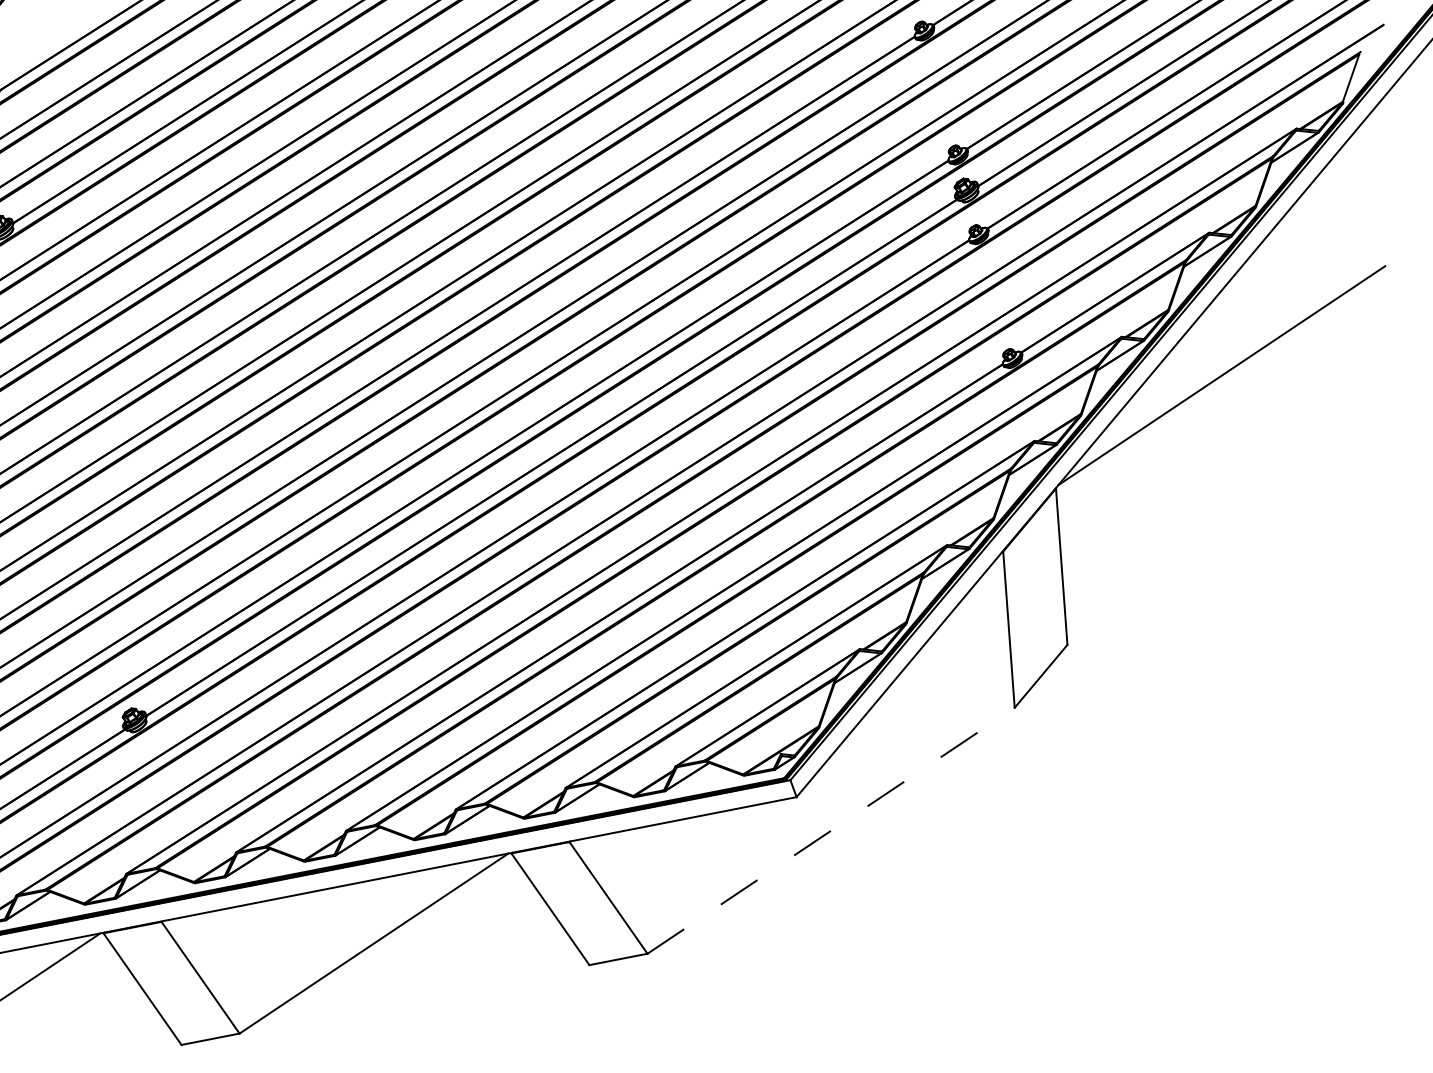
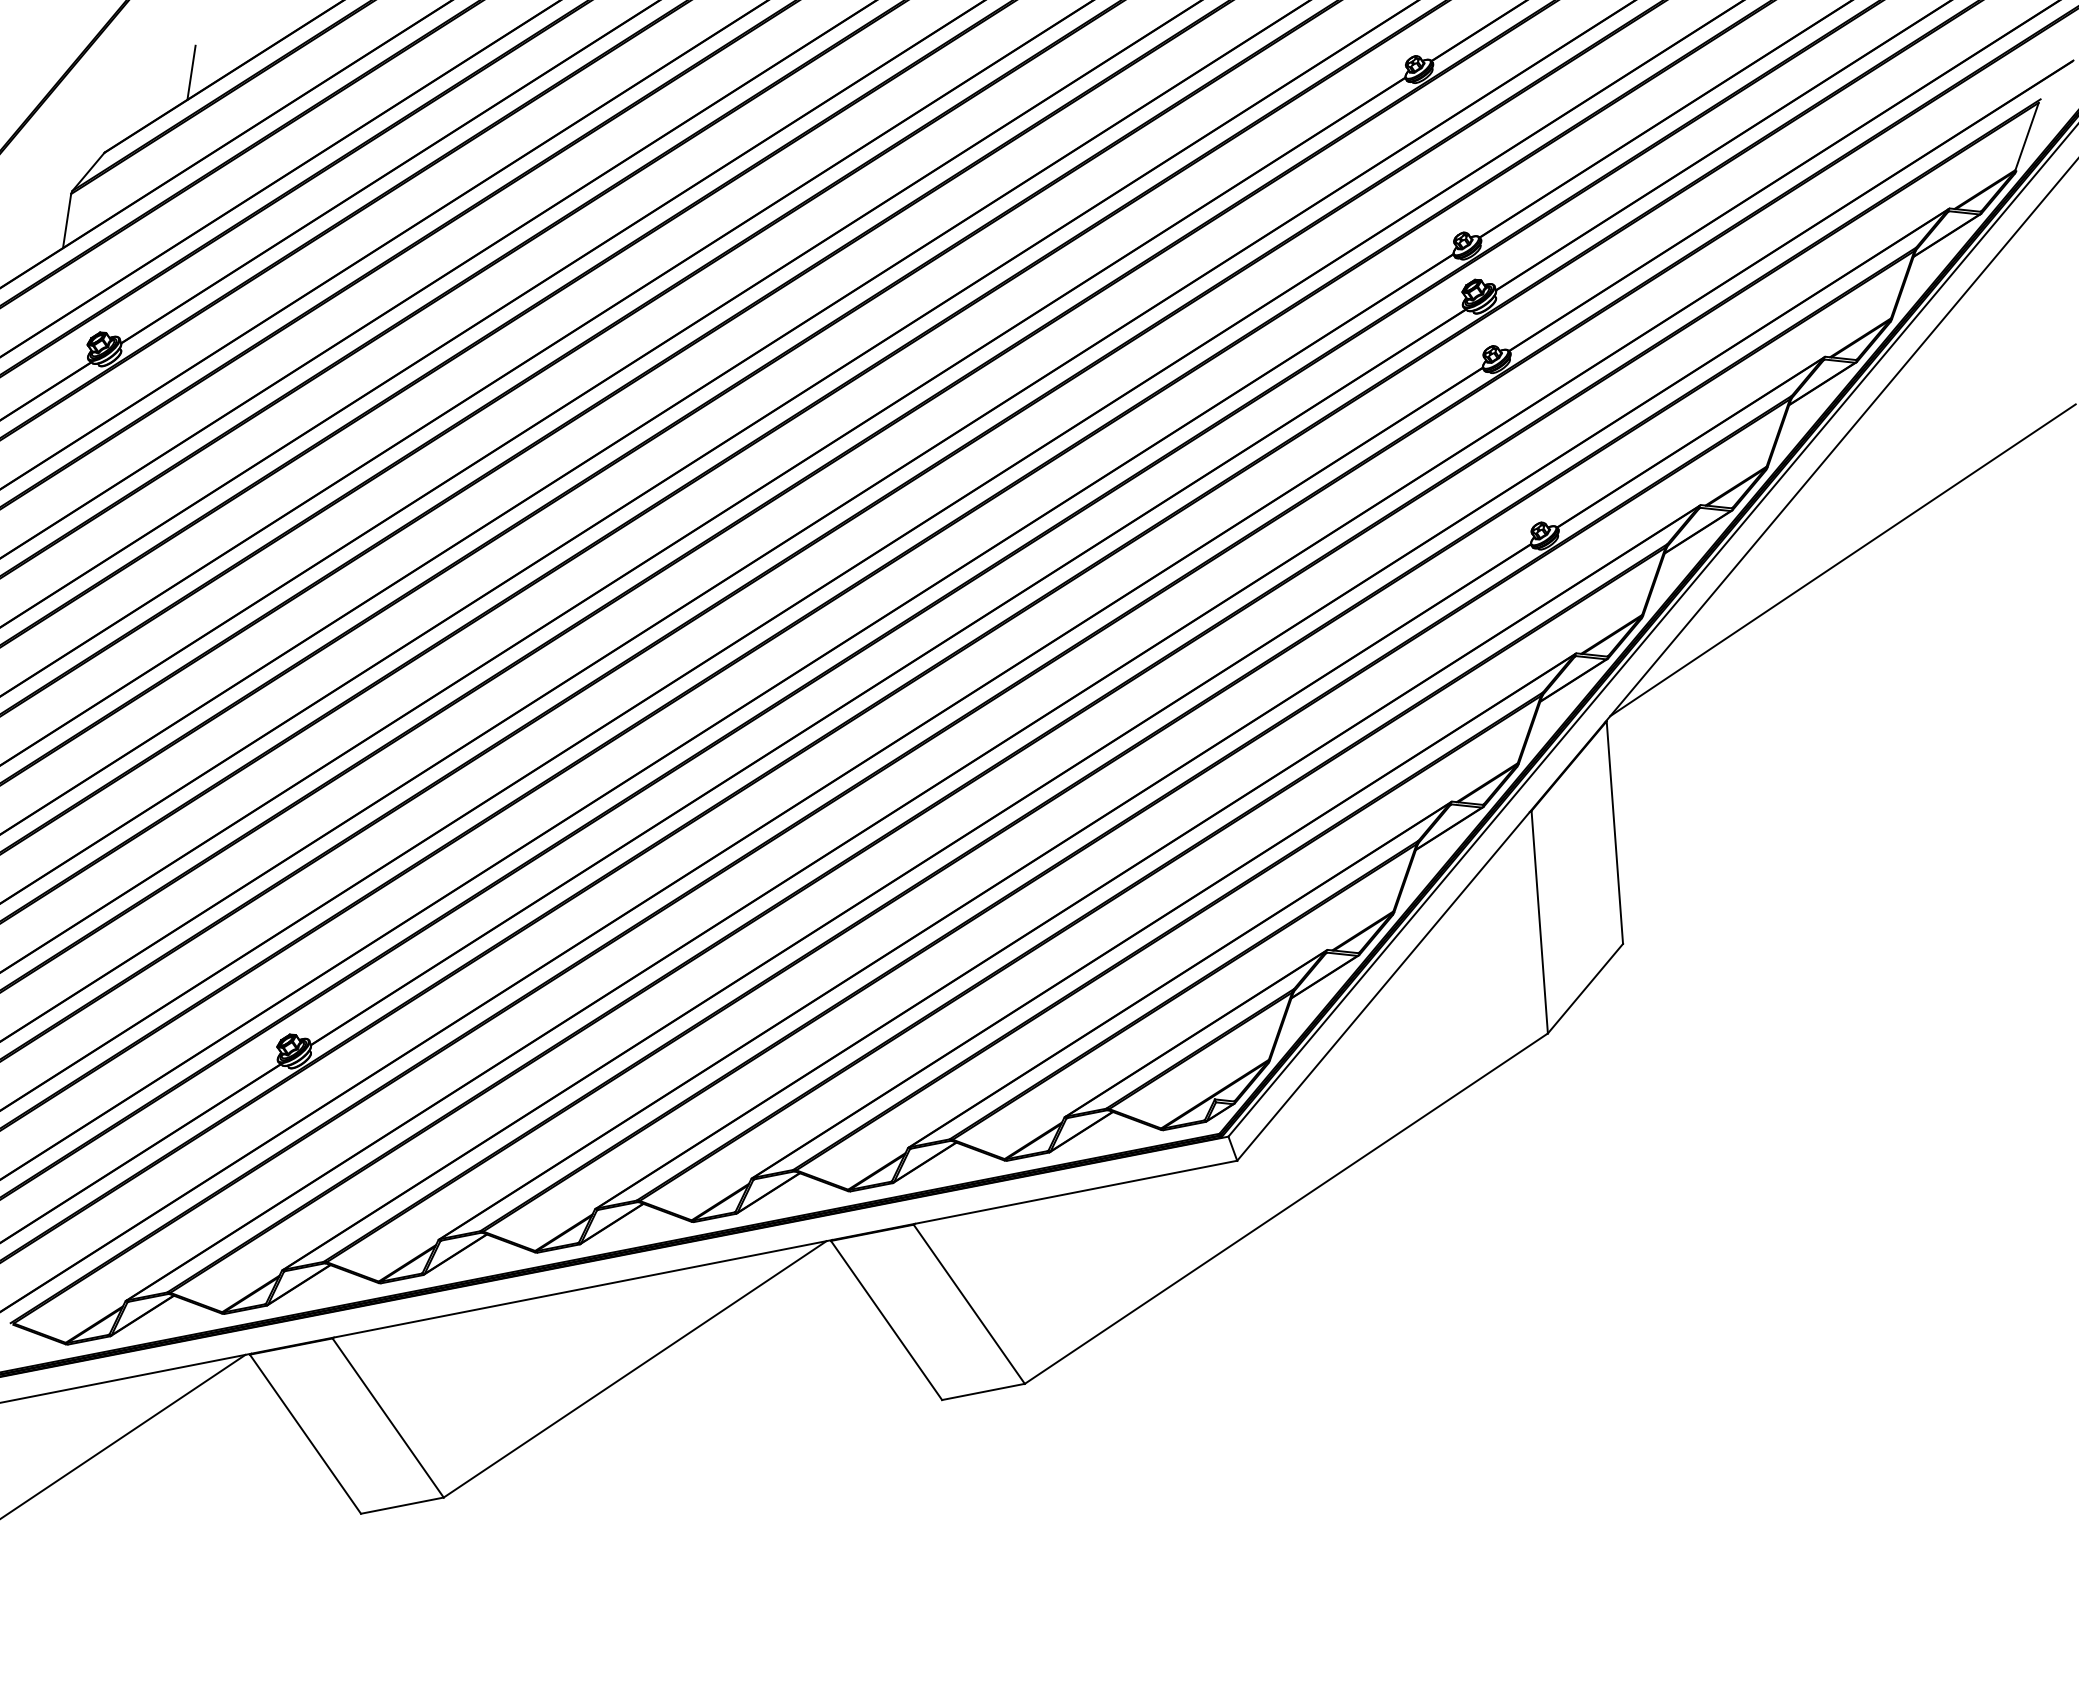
line: (62, 33) -> (191, 72), added
line: (831, 830) -> (1286, 1208), dashed -> solid

